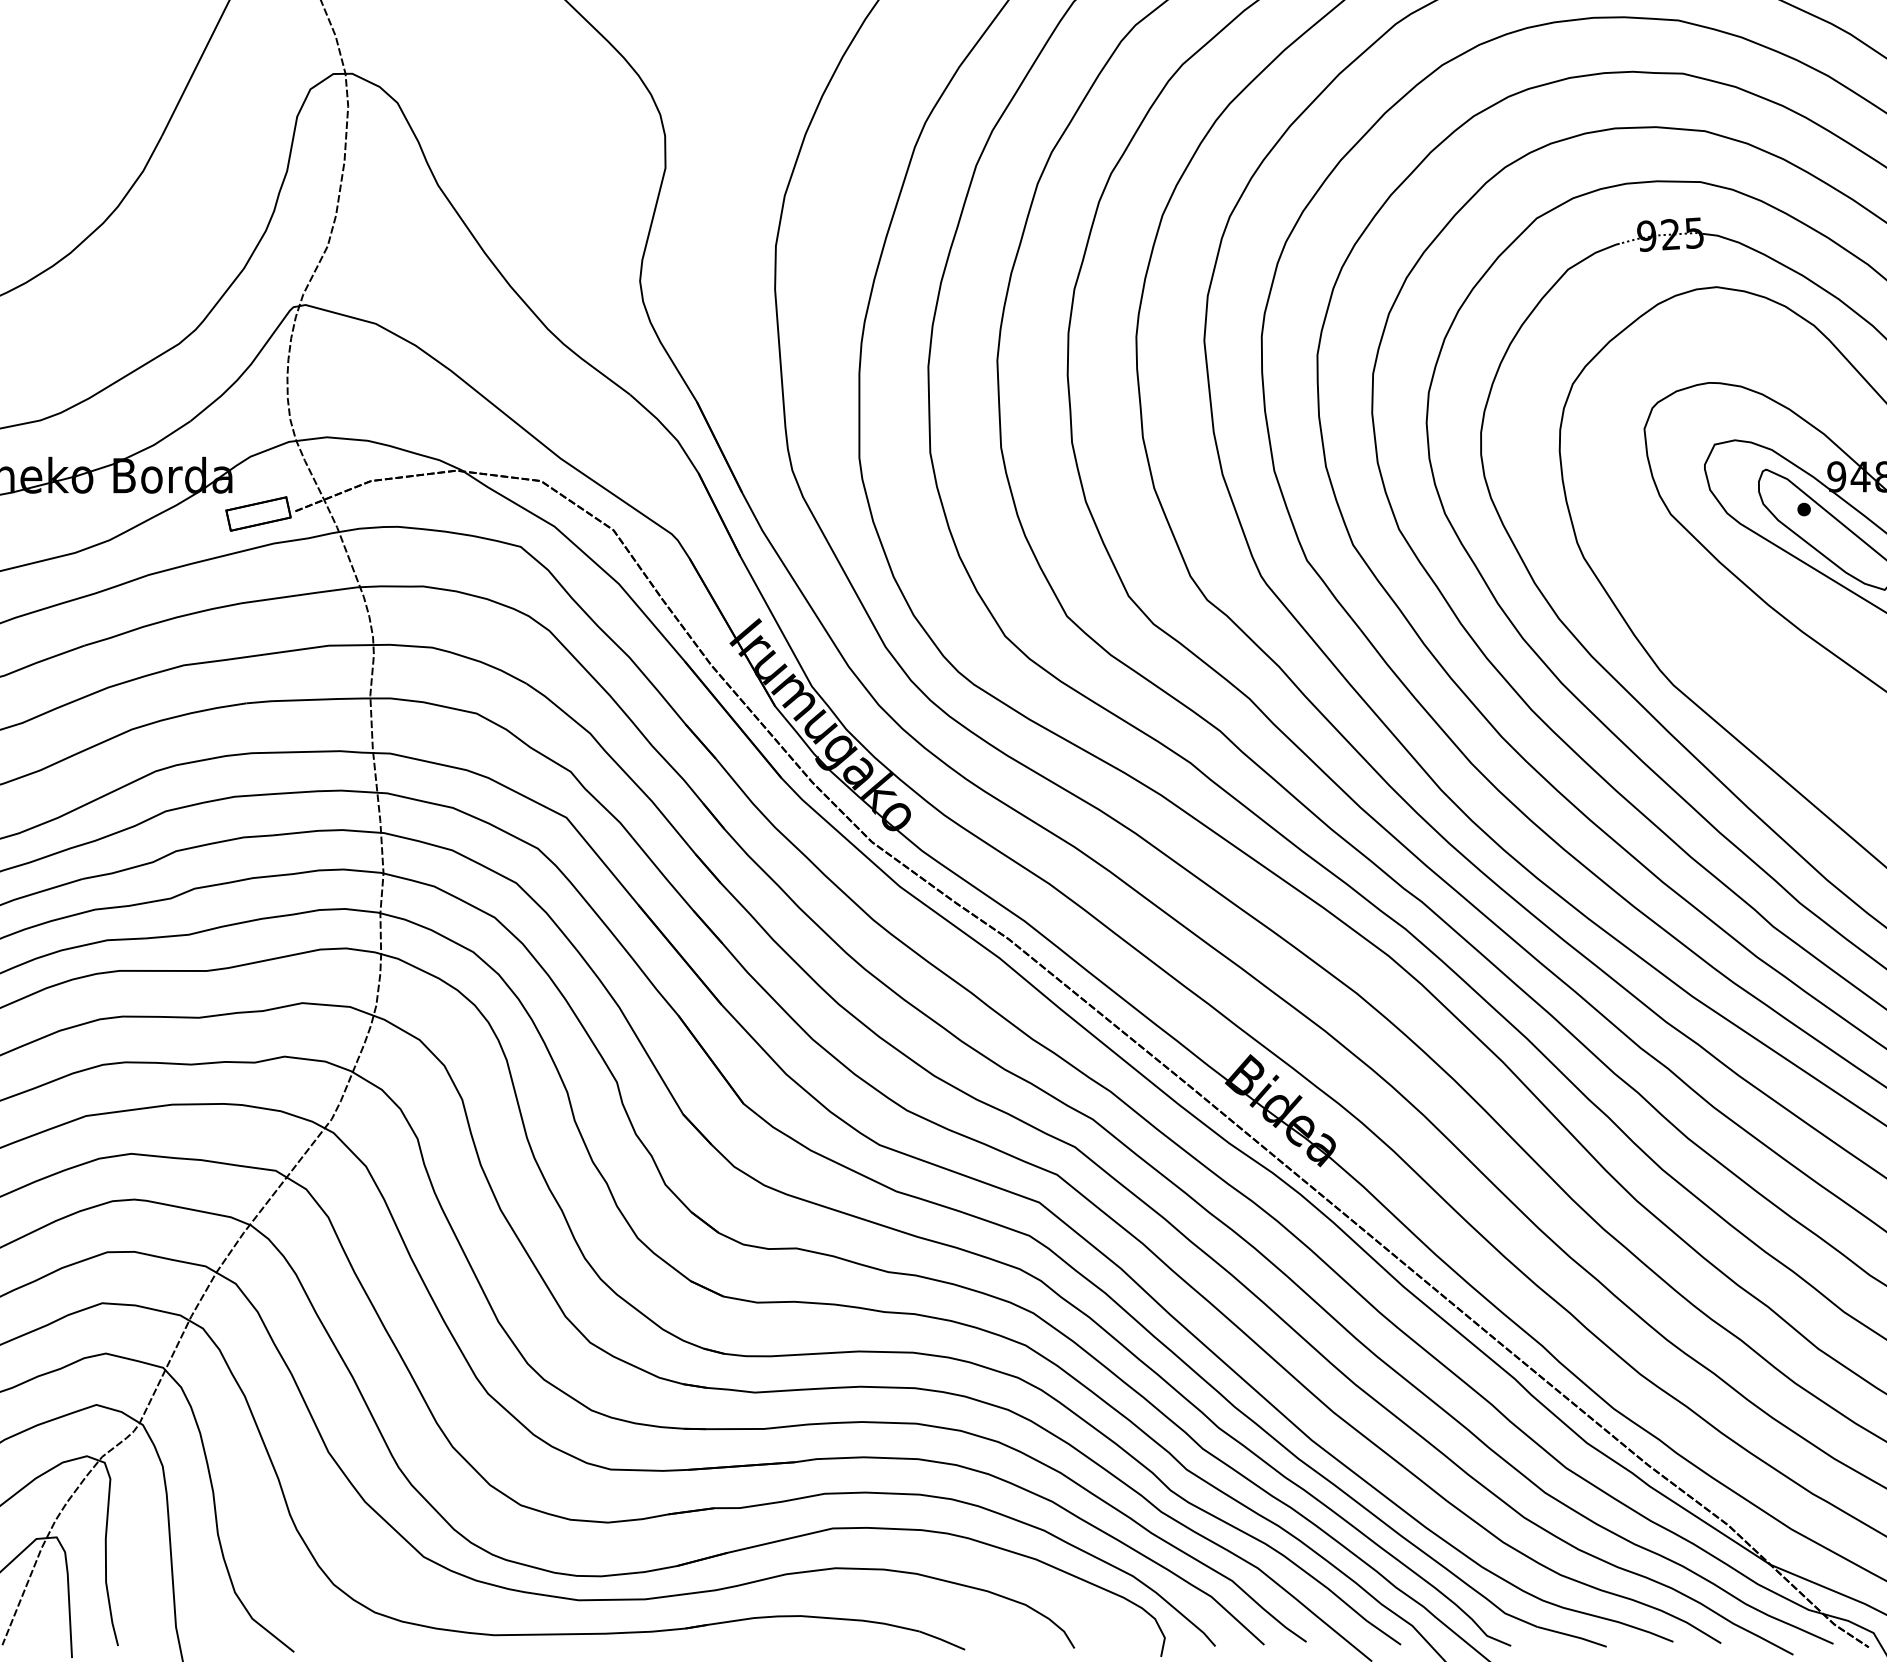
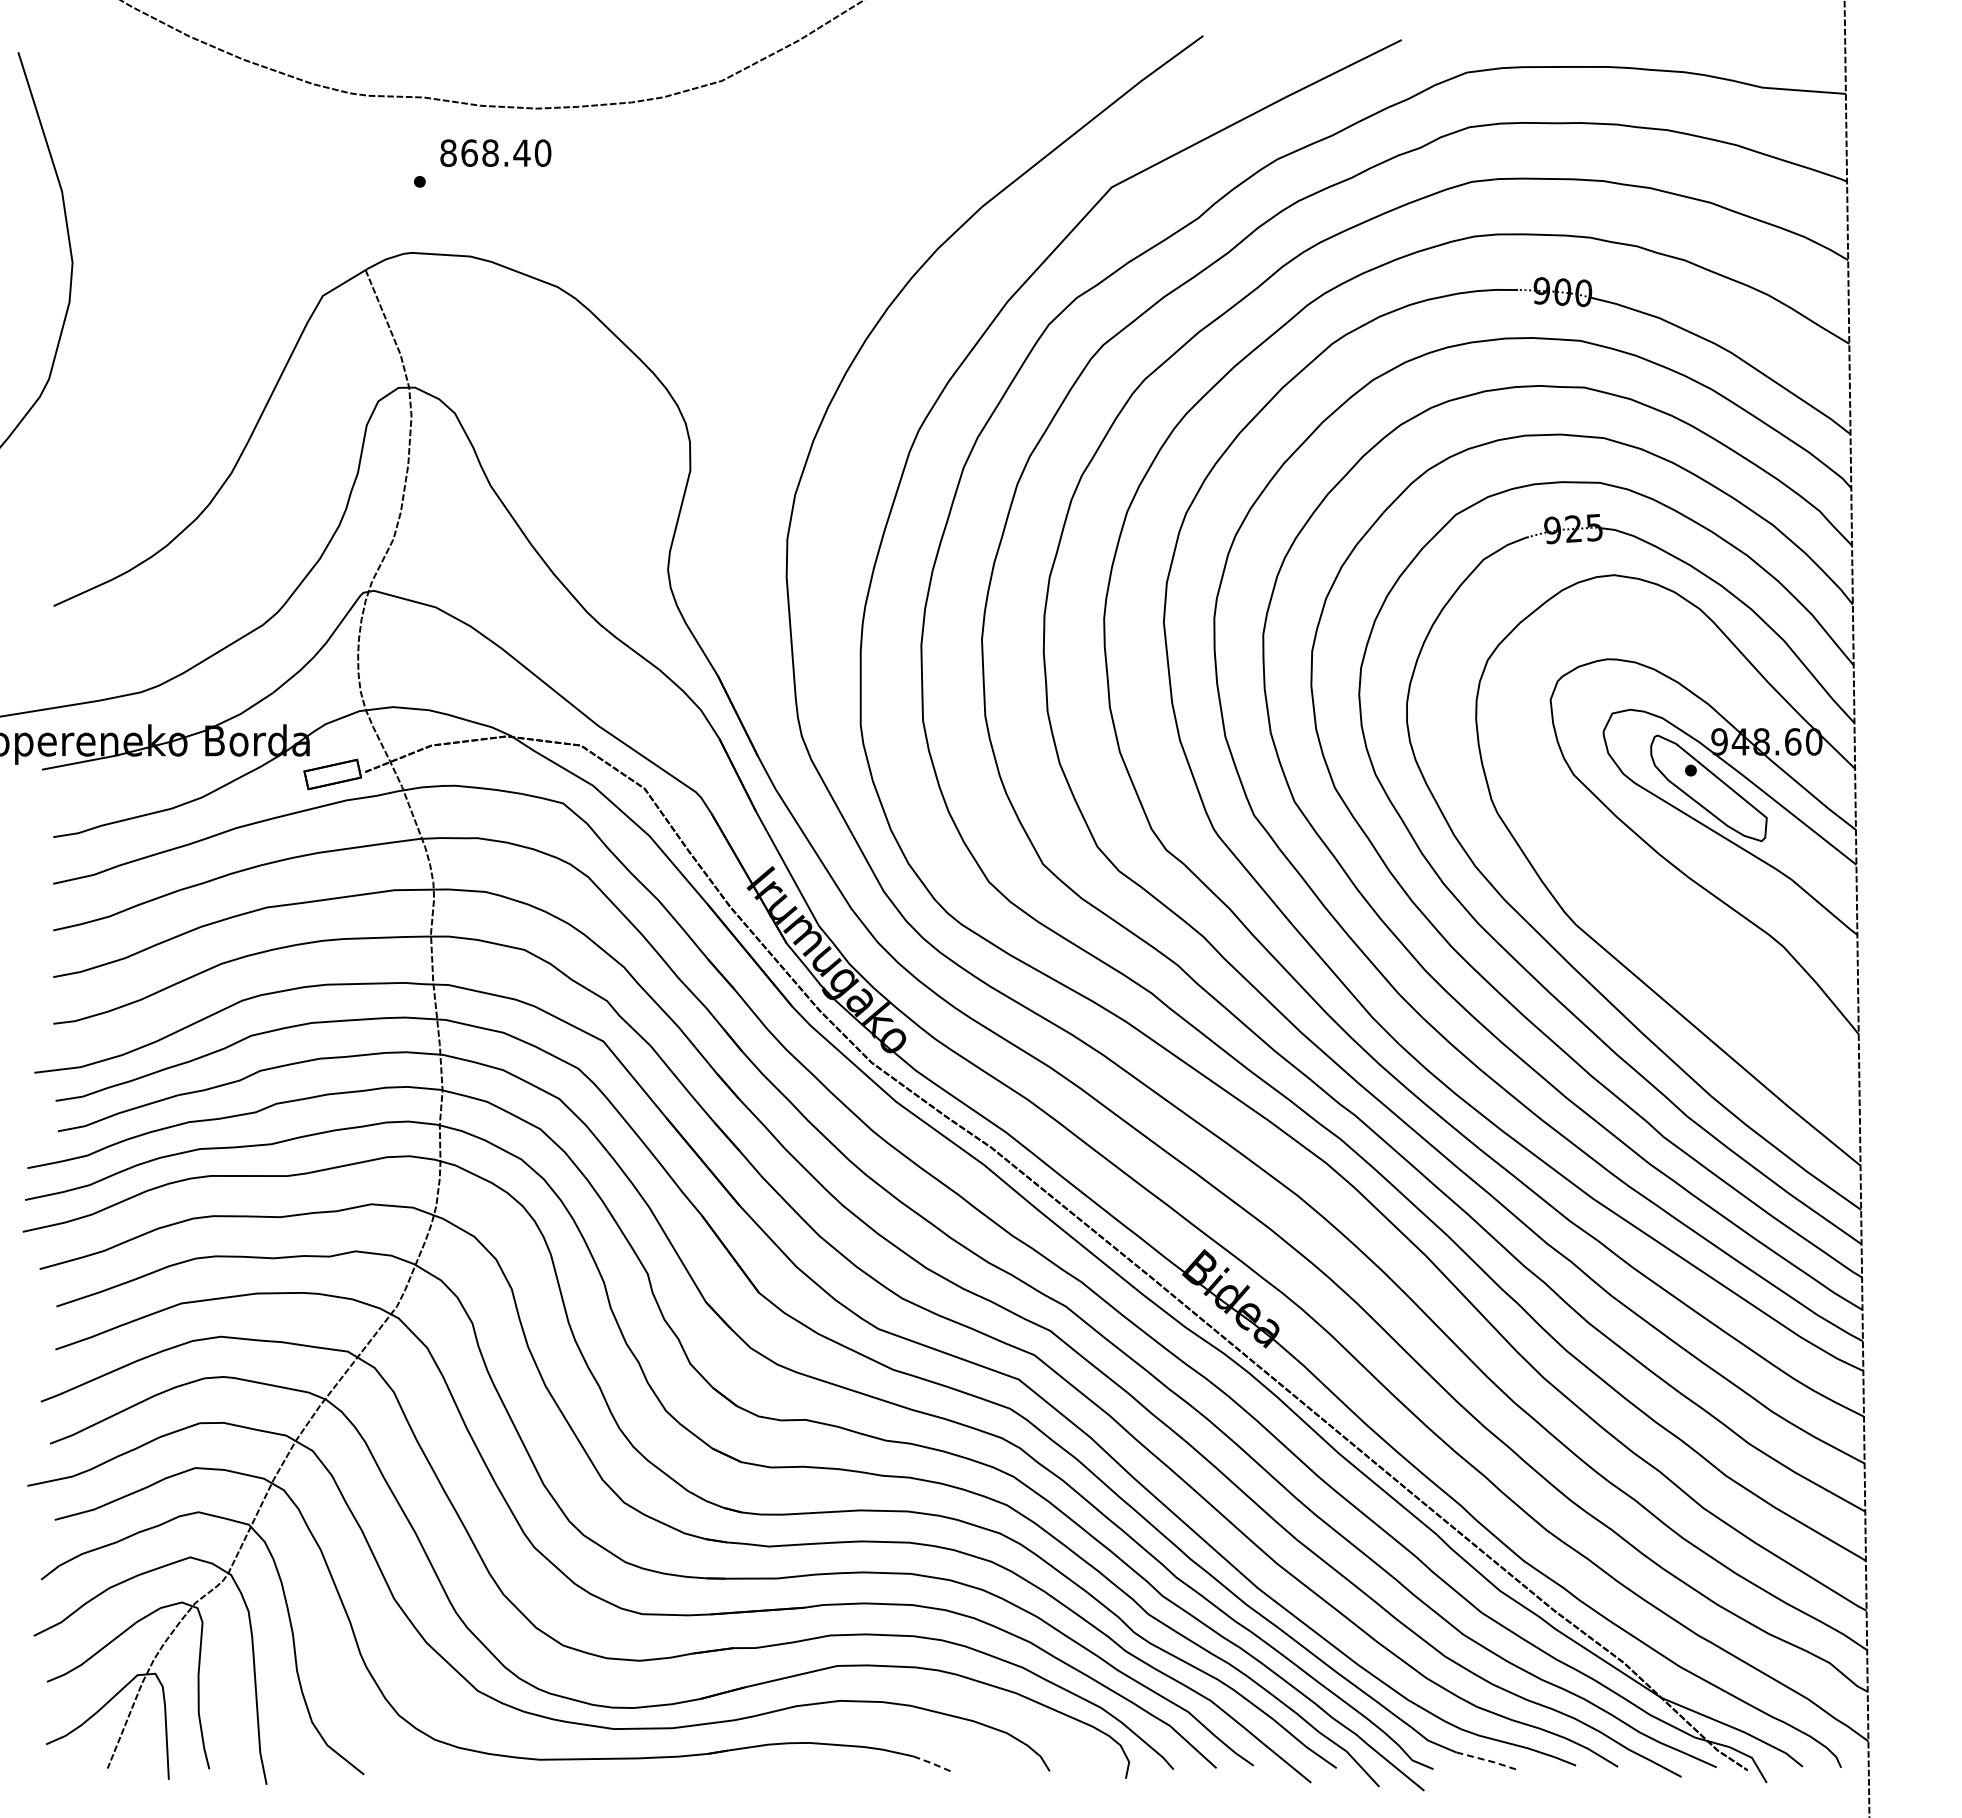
line: (1572, 1636) -> (1487, 1760), solid -> dashed
line: (942, 1640) -> (933, 1764), solid -> dashed

